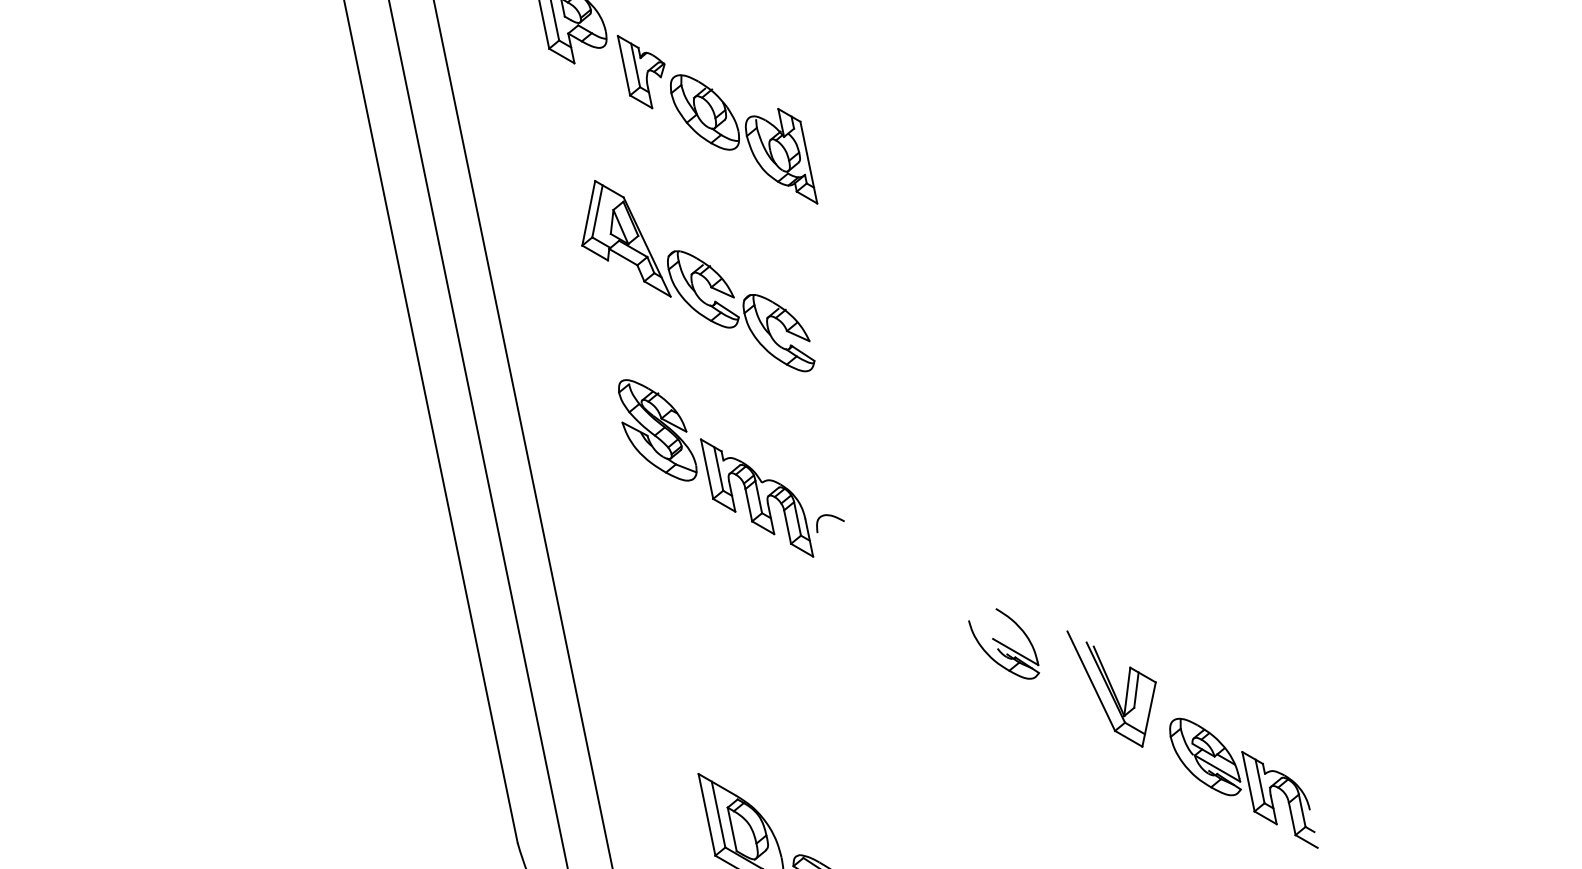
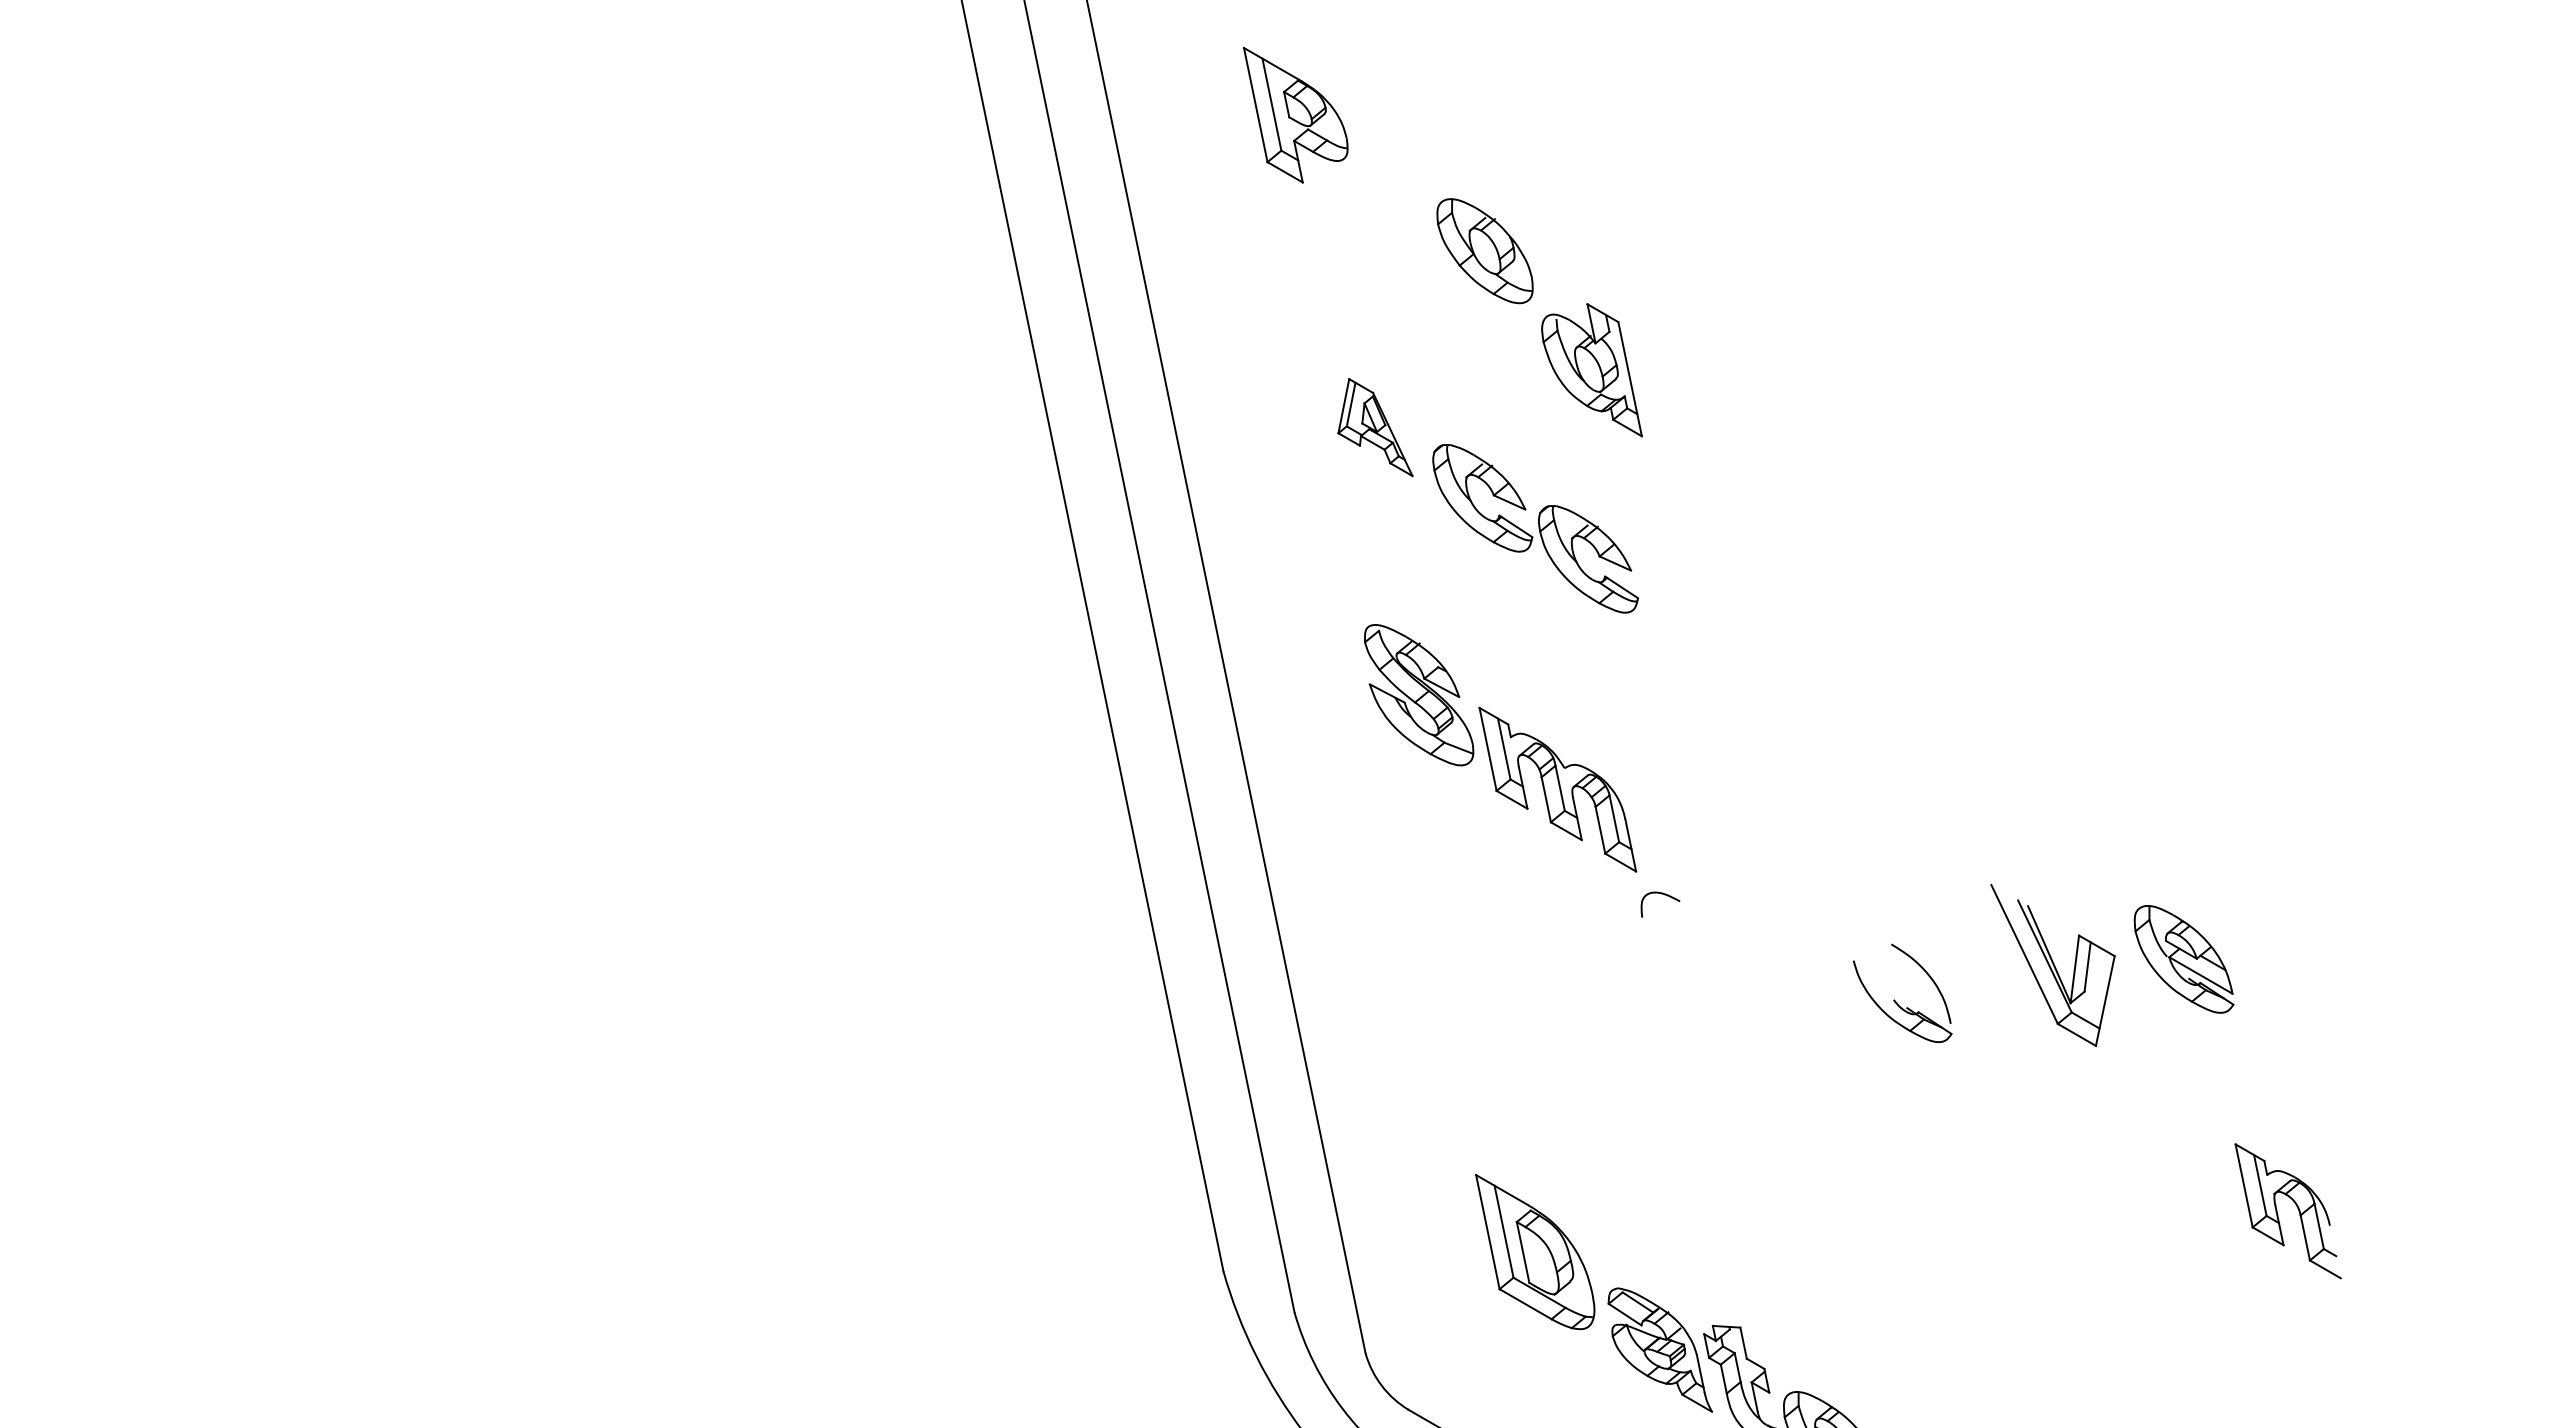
part: (640, 71) -> (1395, 194), removed
part: (781, 156) -> (1591, 370), moved
part: (626, 238) -> (1375, 427), size x0.6
curve: (833, 517) -> (1664, 895), moved
line: (1015, 651) -> (1918, 1004), removed
part: (1111, 689) -> (2052, 965), moved
part: (1205, 757) -> (2183, 959), moved

